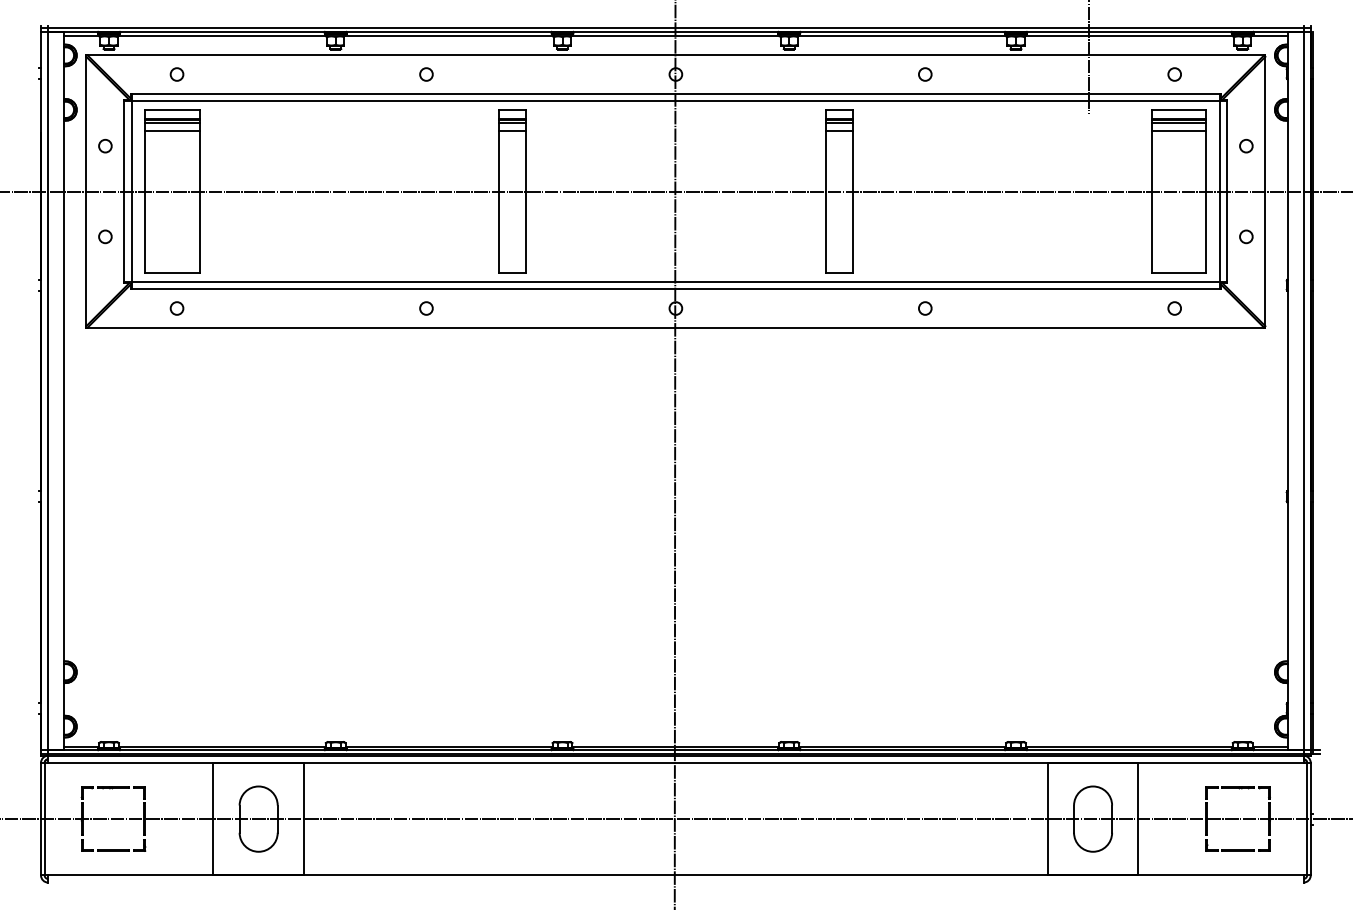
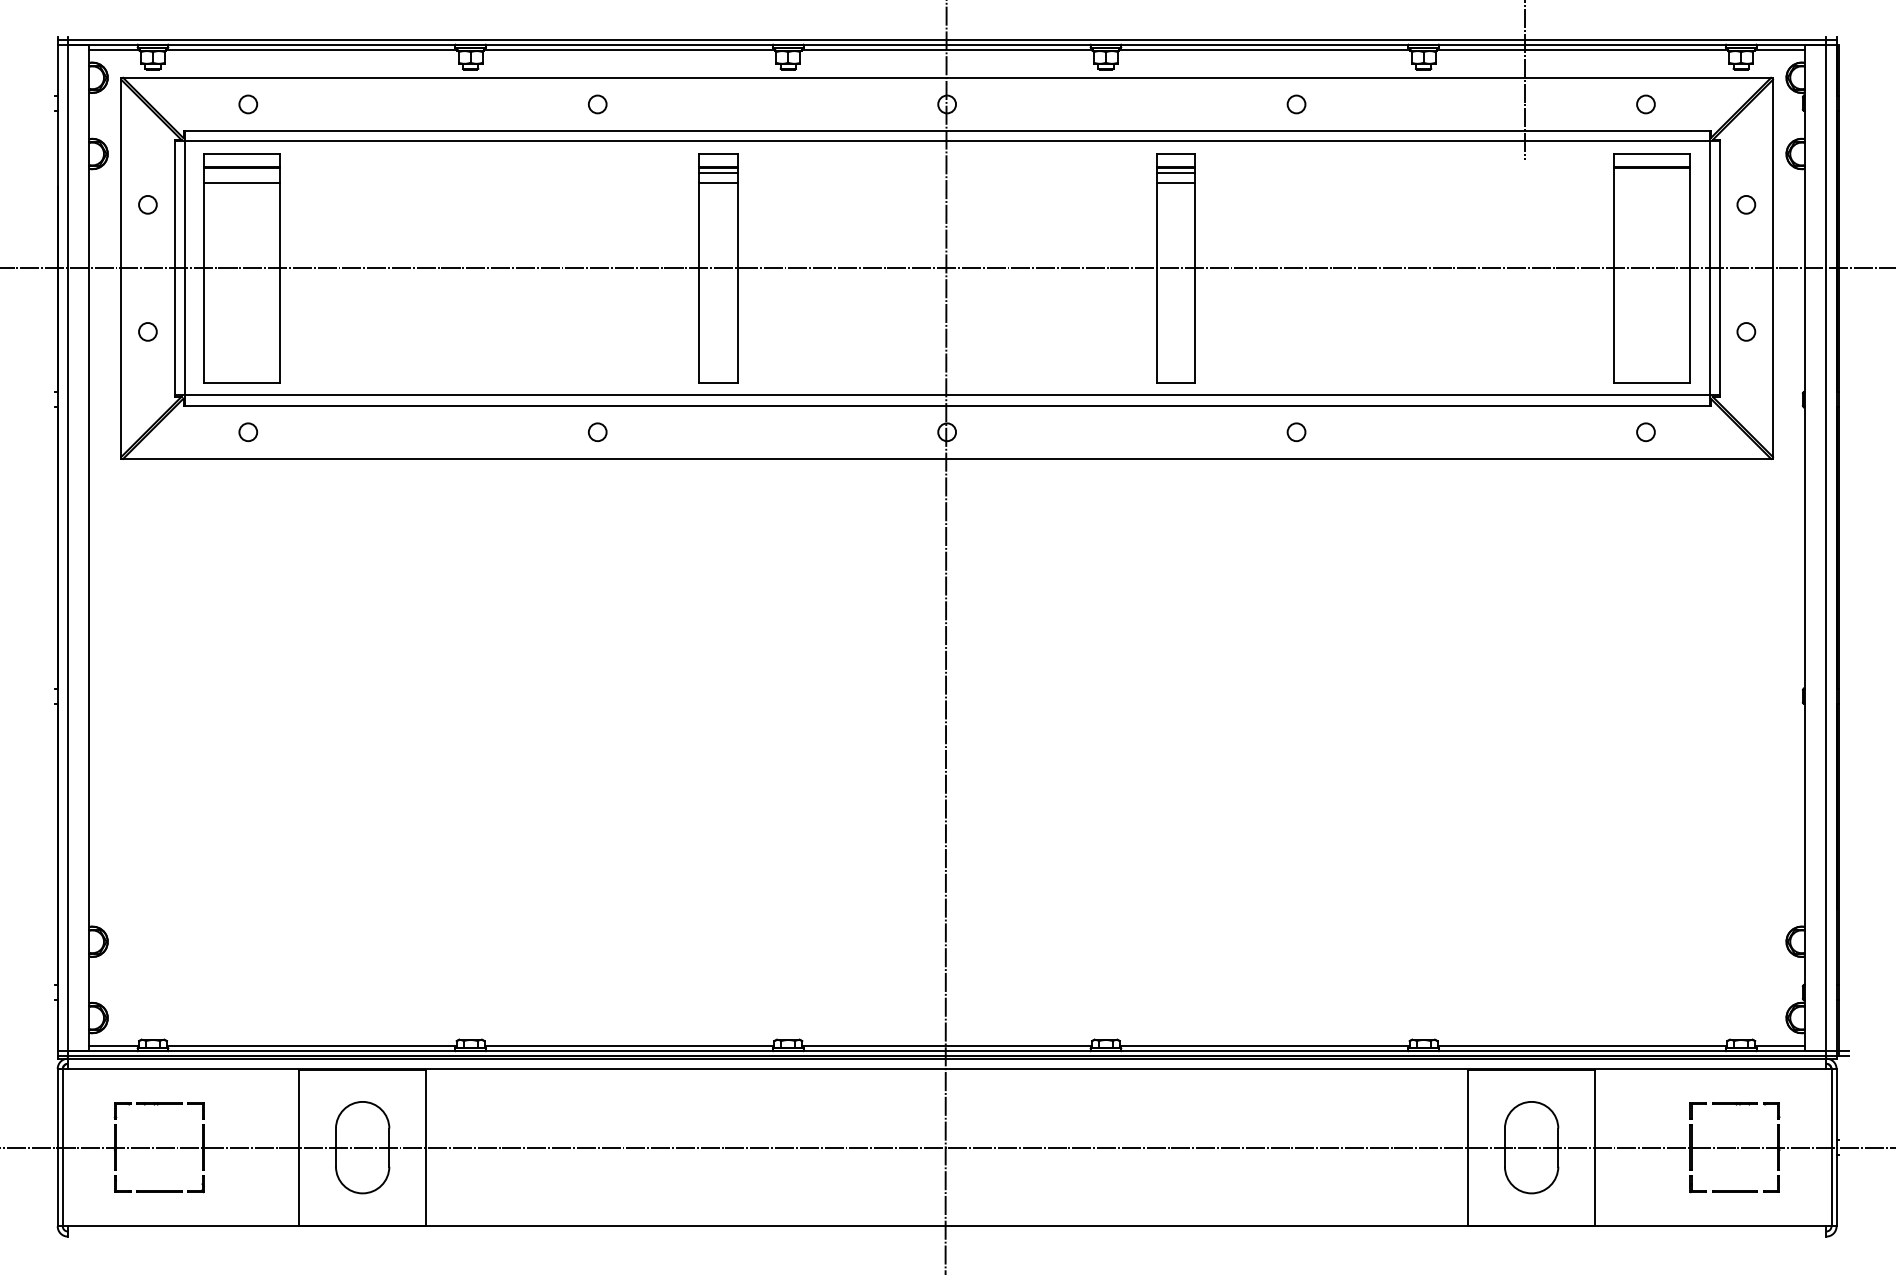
line: (172, 123) -> (241, 173), removed
line: (1179, 123) -> (1652, 173), removed
line: (1179, 130) -> (1652, 183), removed

